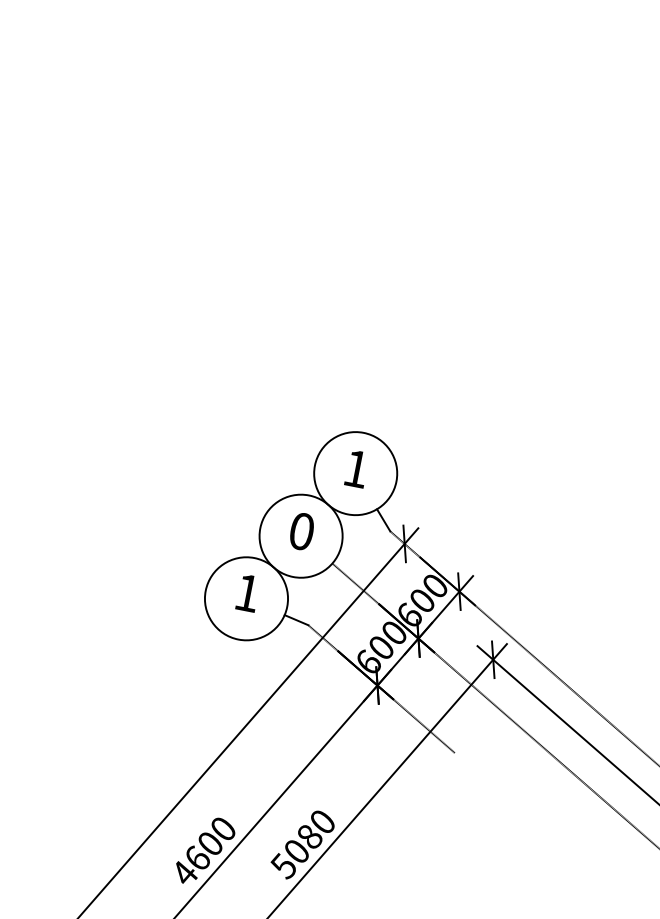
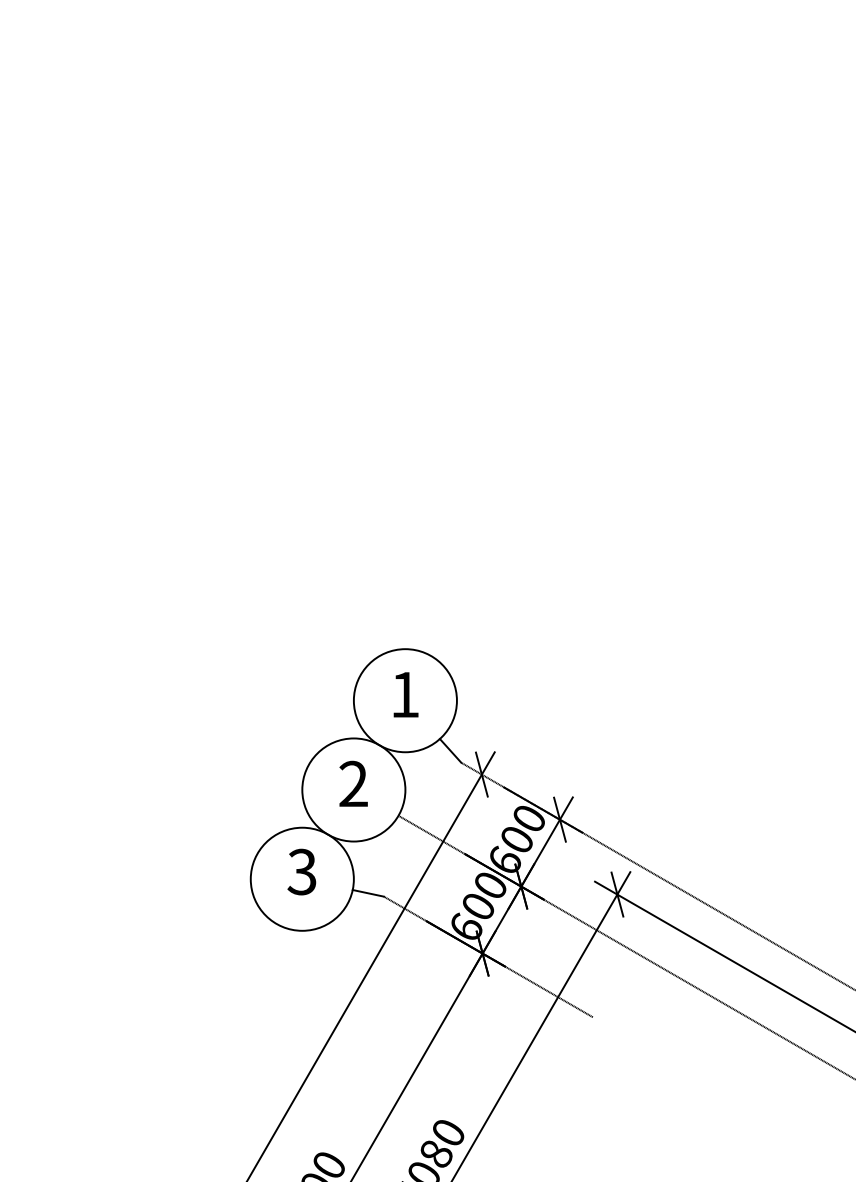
text: (301, 531) -> (353, 783), 0 -> 2
text: (247, 592) -> (301, 871), 1 -> 3

